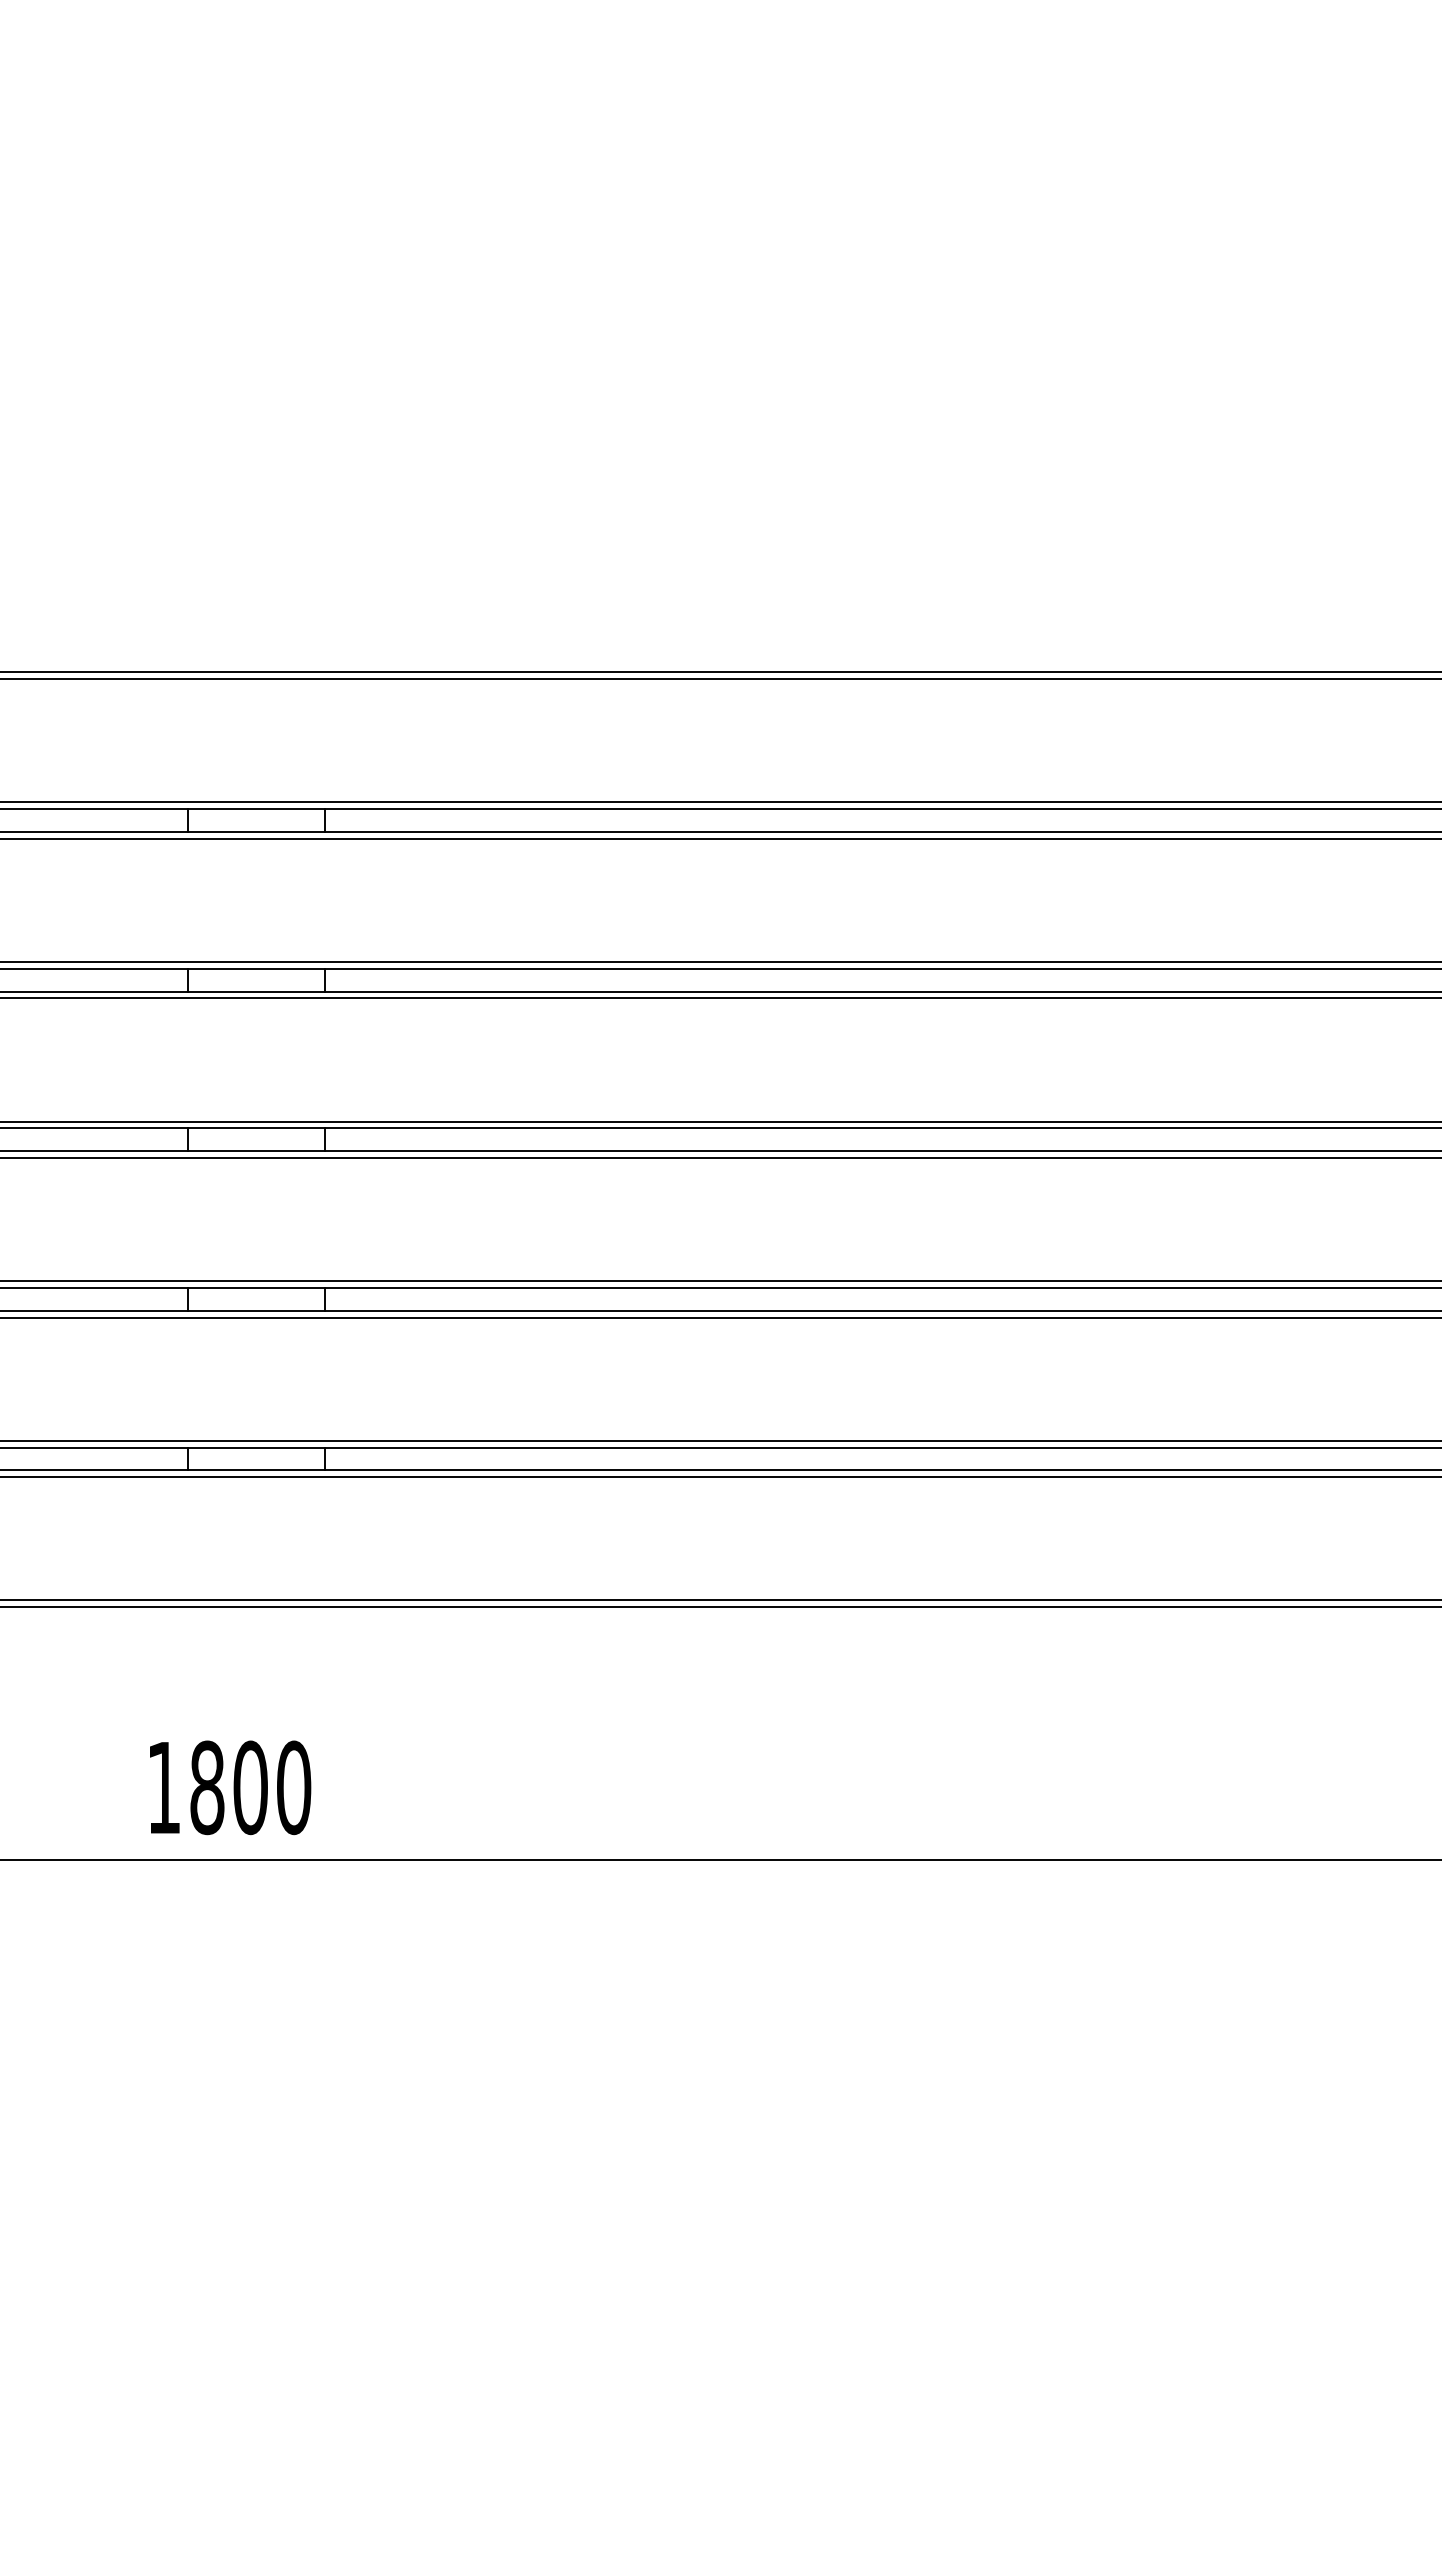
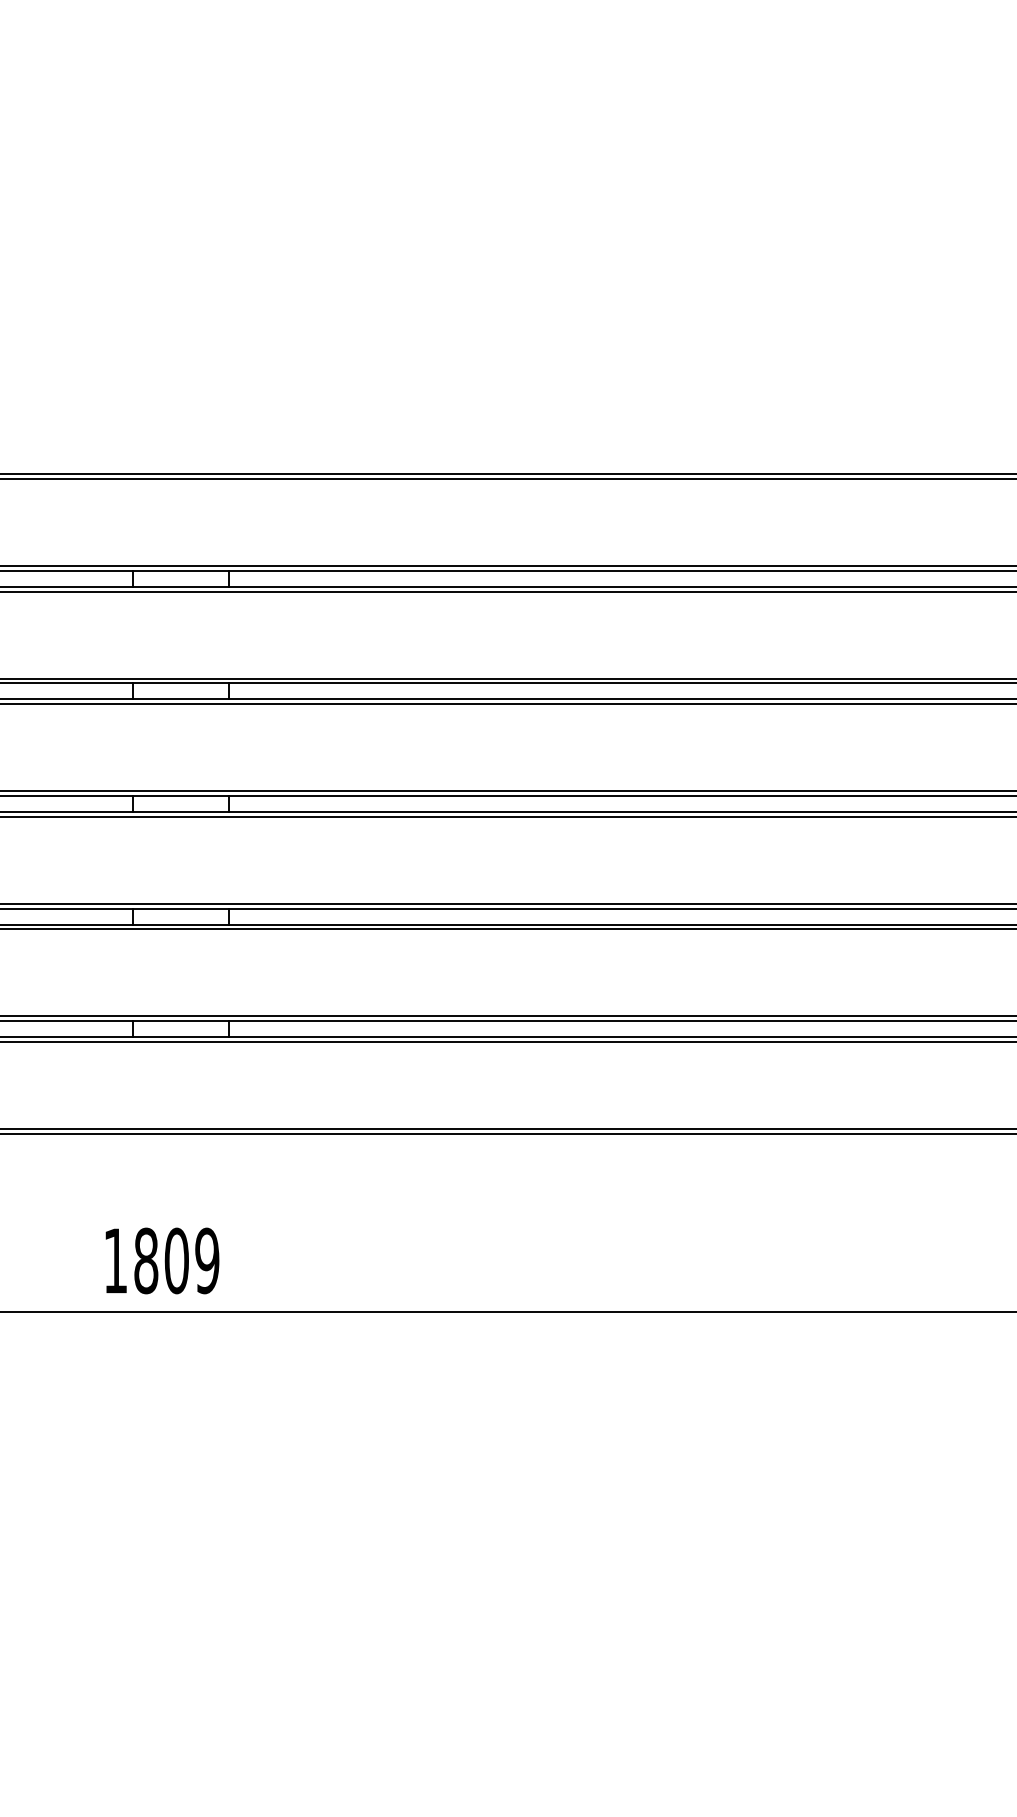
text: (293, 1787) -> (207, 1260), 1800 -> 1809

